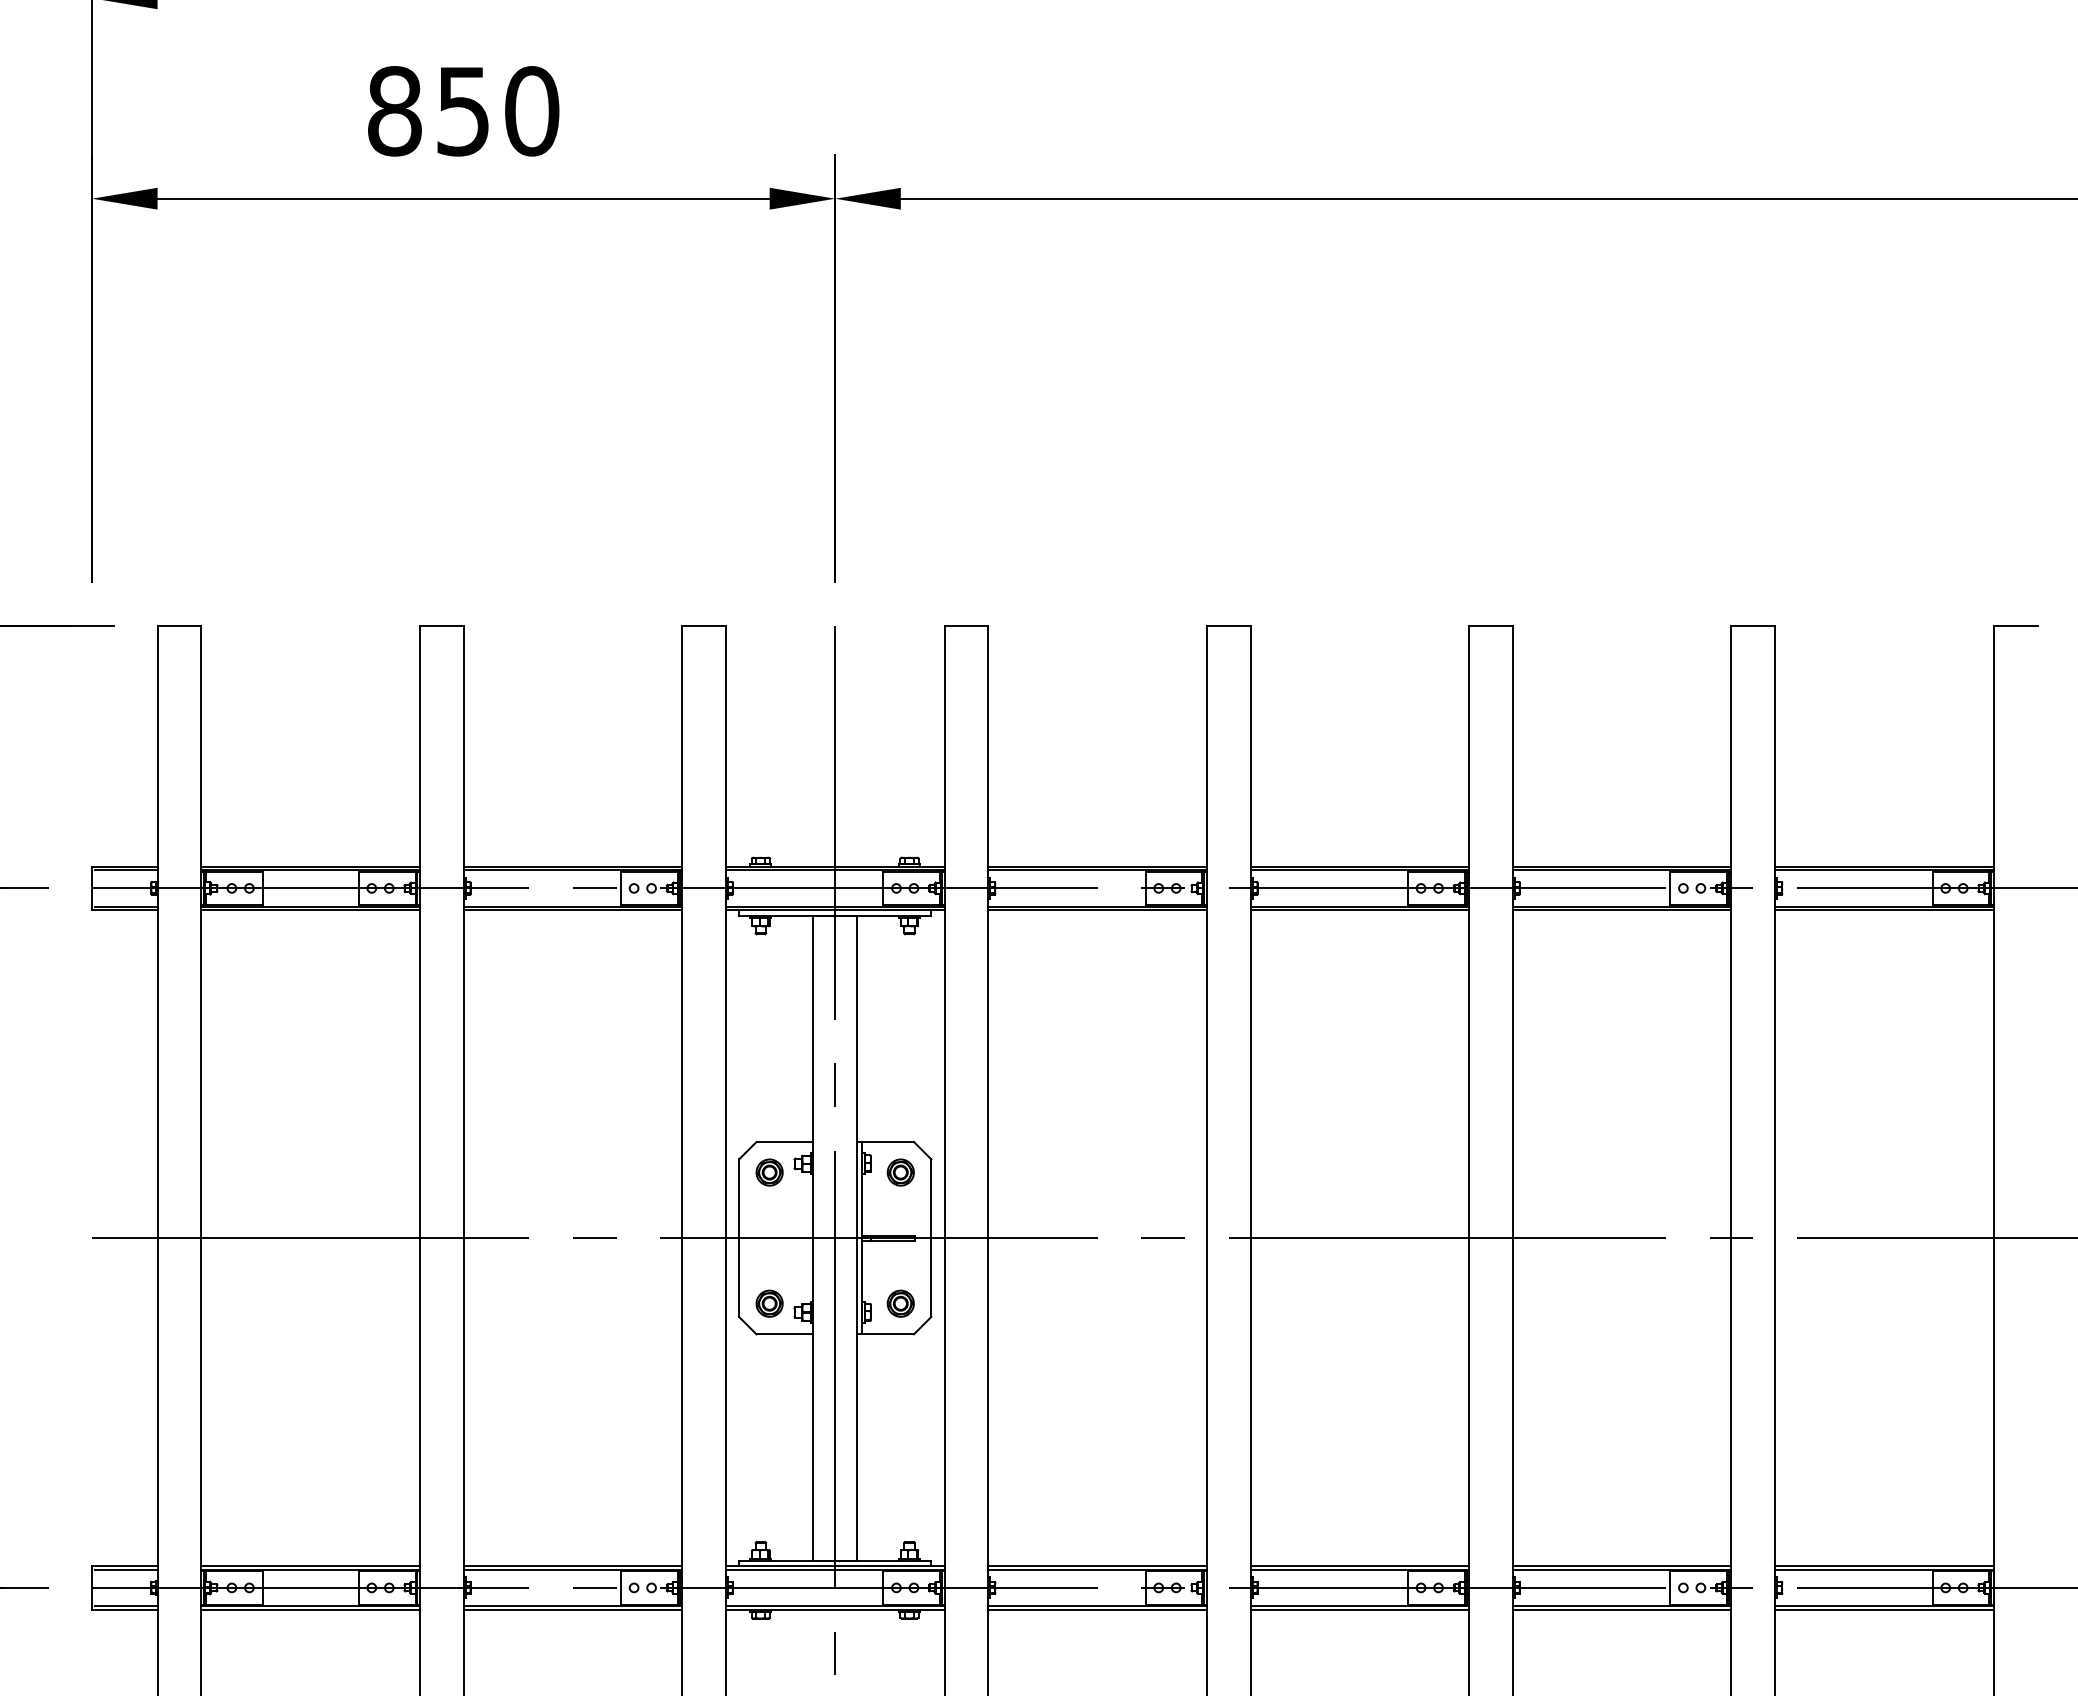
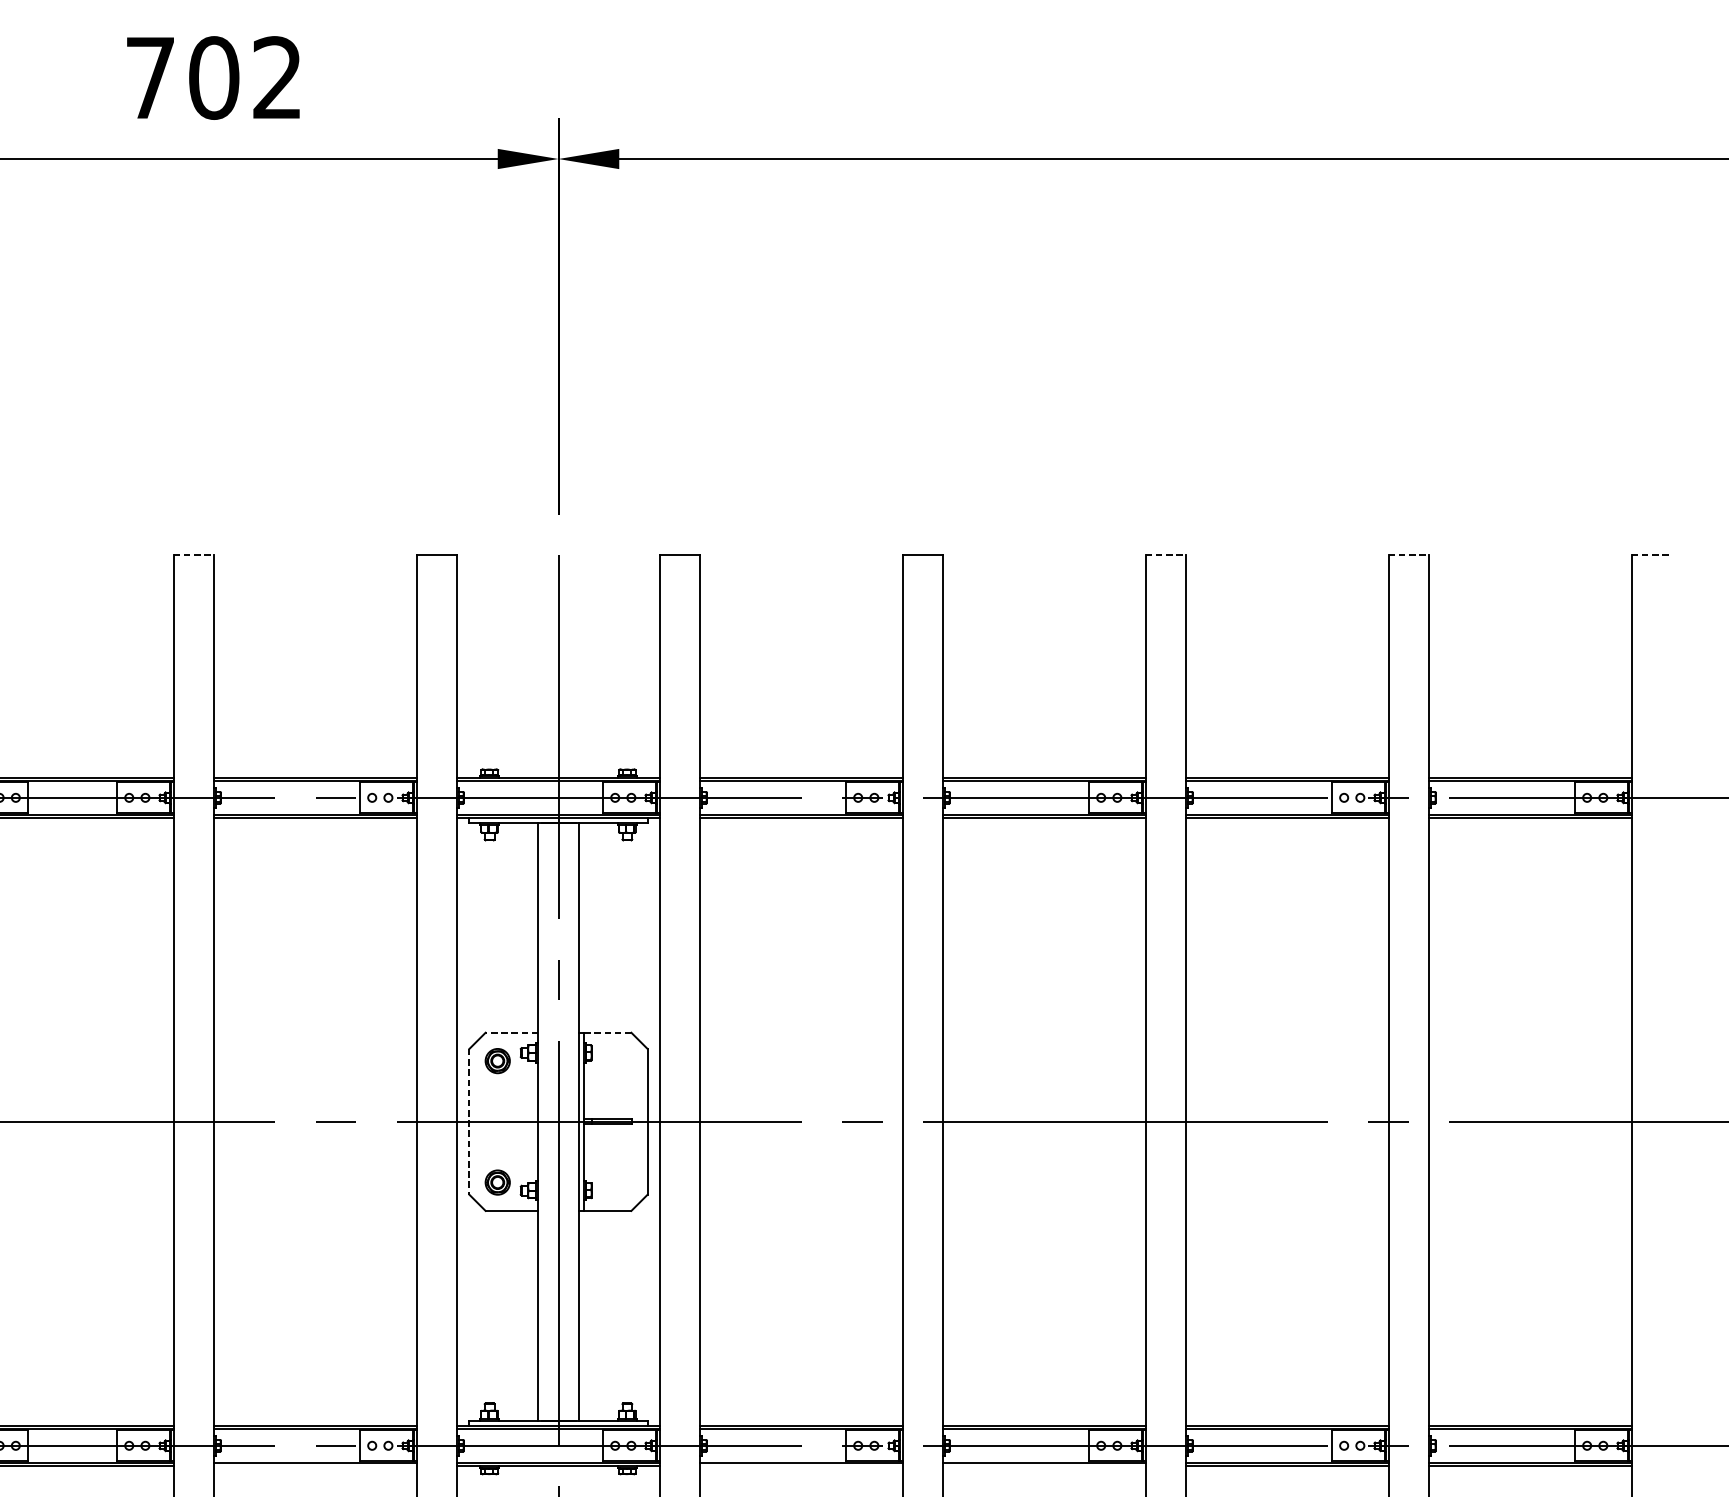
text: (463, 111) -> (214, 78), 850 -> 702
line: (441, 626) -> (193, 555), solid -> dashed
line: (1491, 626) -> (1166, 555), solid -> dashed
line: (1753, 626) -> (1409, 555), solid -> dashed
line: (2015, 626) -> (1651, 555), solid -> dashed
line: (784, 1141) -> (511, 1032), solid -> dashed
line: (888, 1141) -> (607, 1032), solid -> dashed
part: (900, 1172) -> (618, 1061), removed
line: (739, 1238) -> (469, 1122), solid -> dashed
part: (900, 1303) -> (618, 1182), removed
line: (572, 1609) -> (315, 1465), removed
line: (1097, 1609) -> (801, 1465), removed
line: (1359, 1609) -> (1044, 1465), removed

